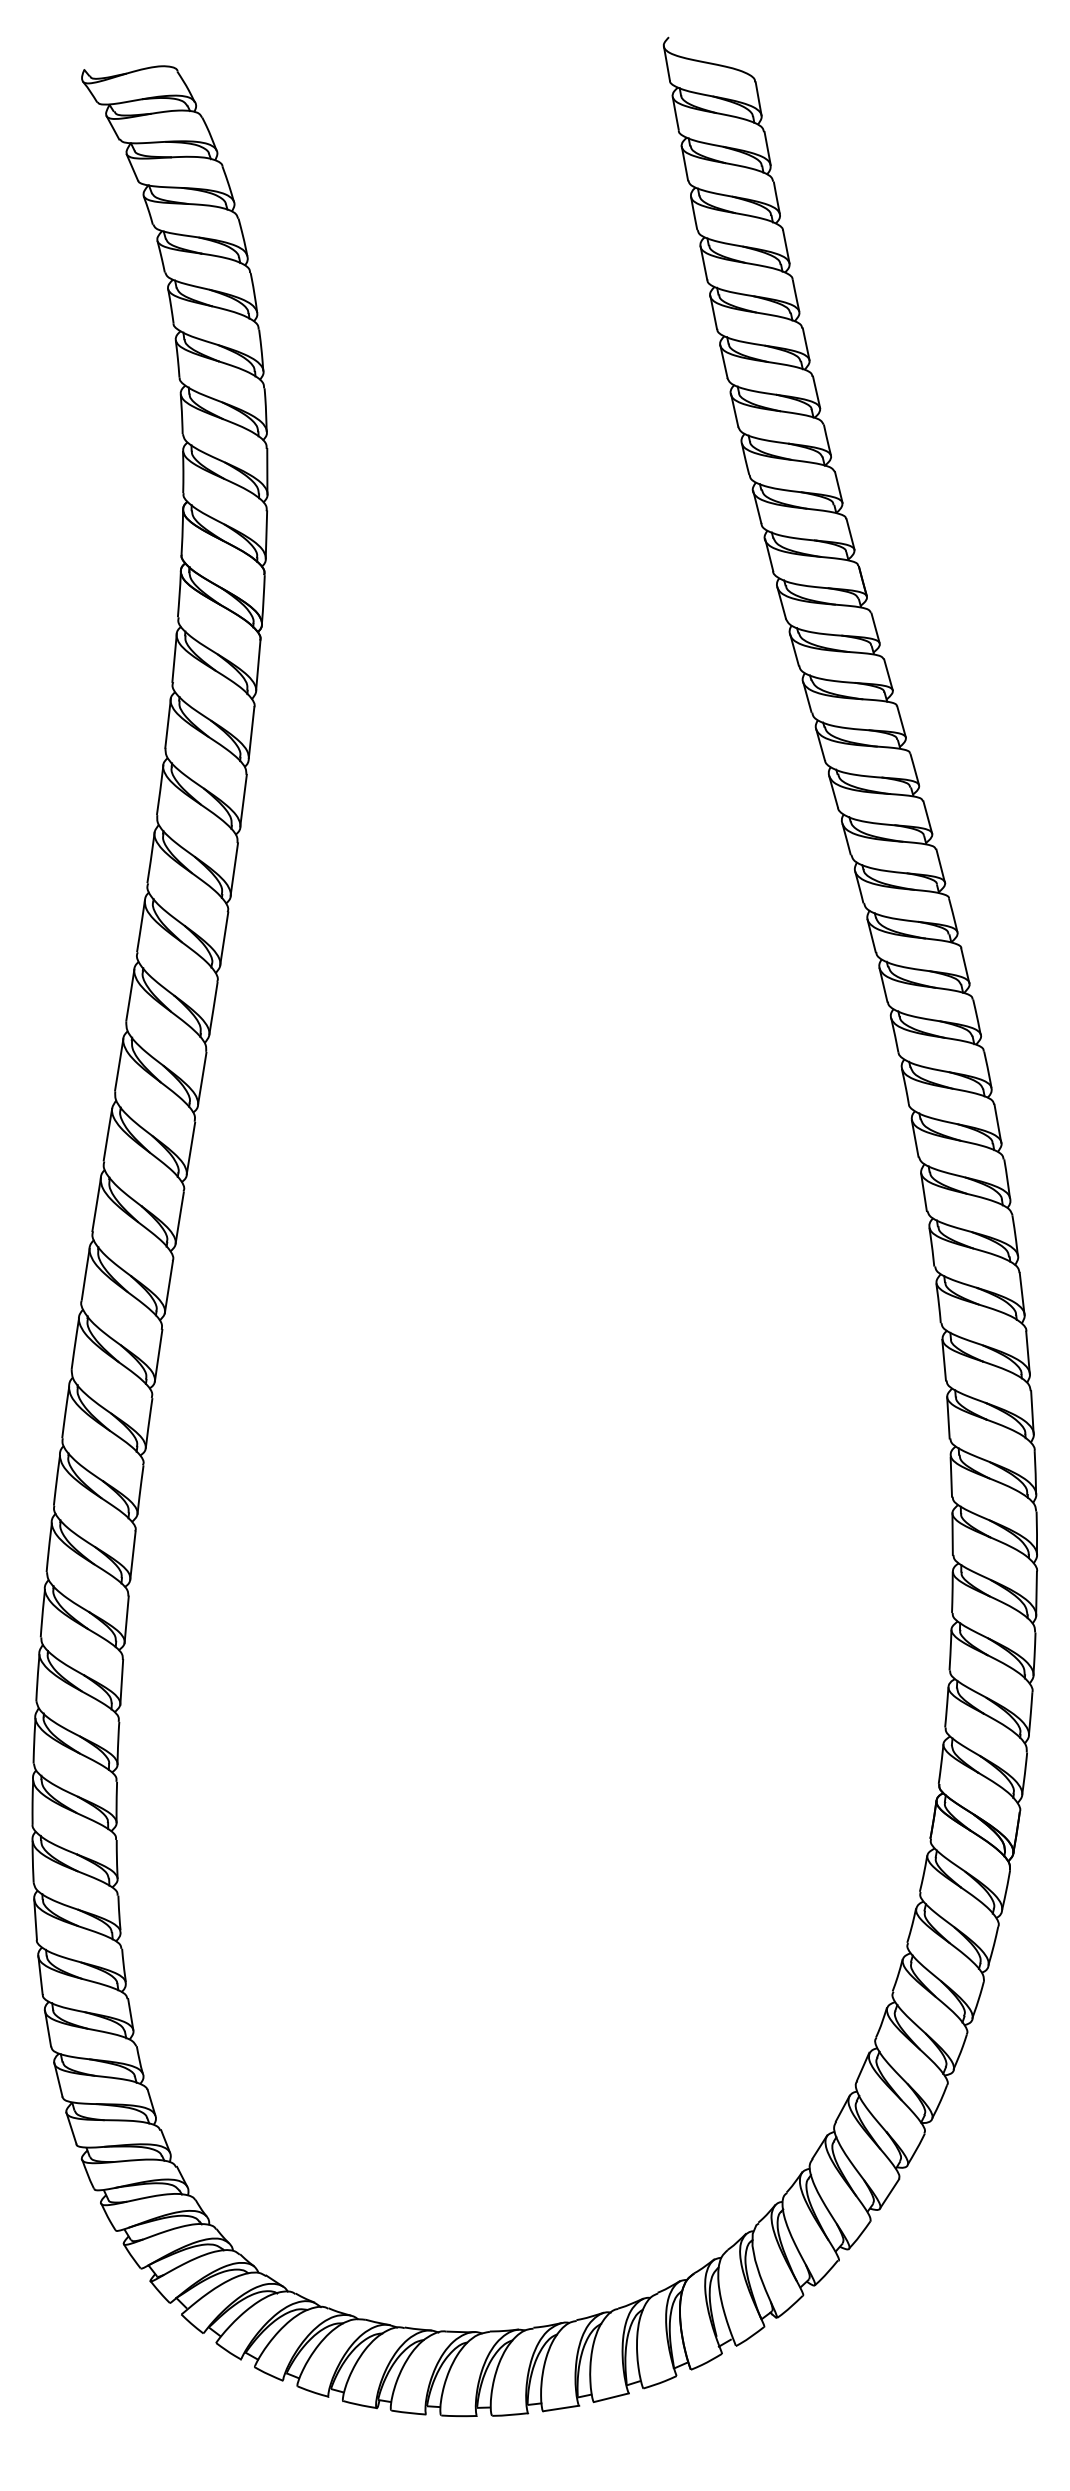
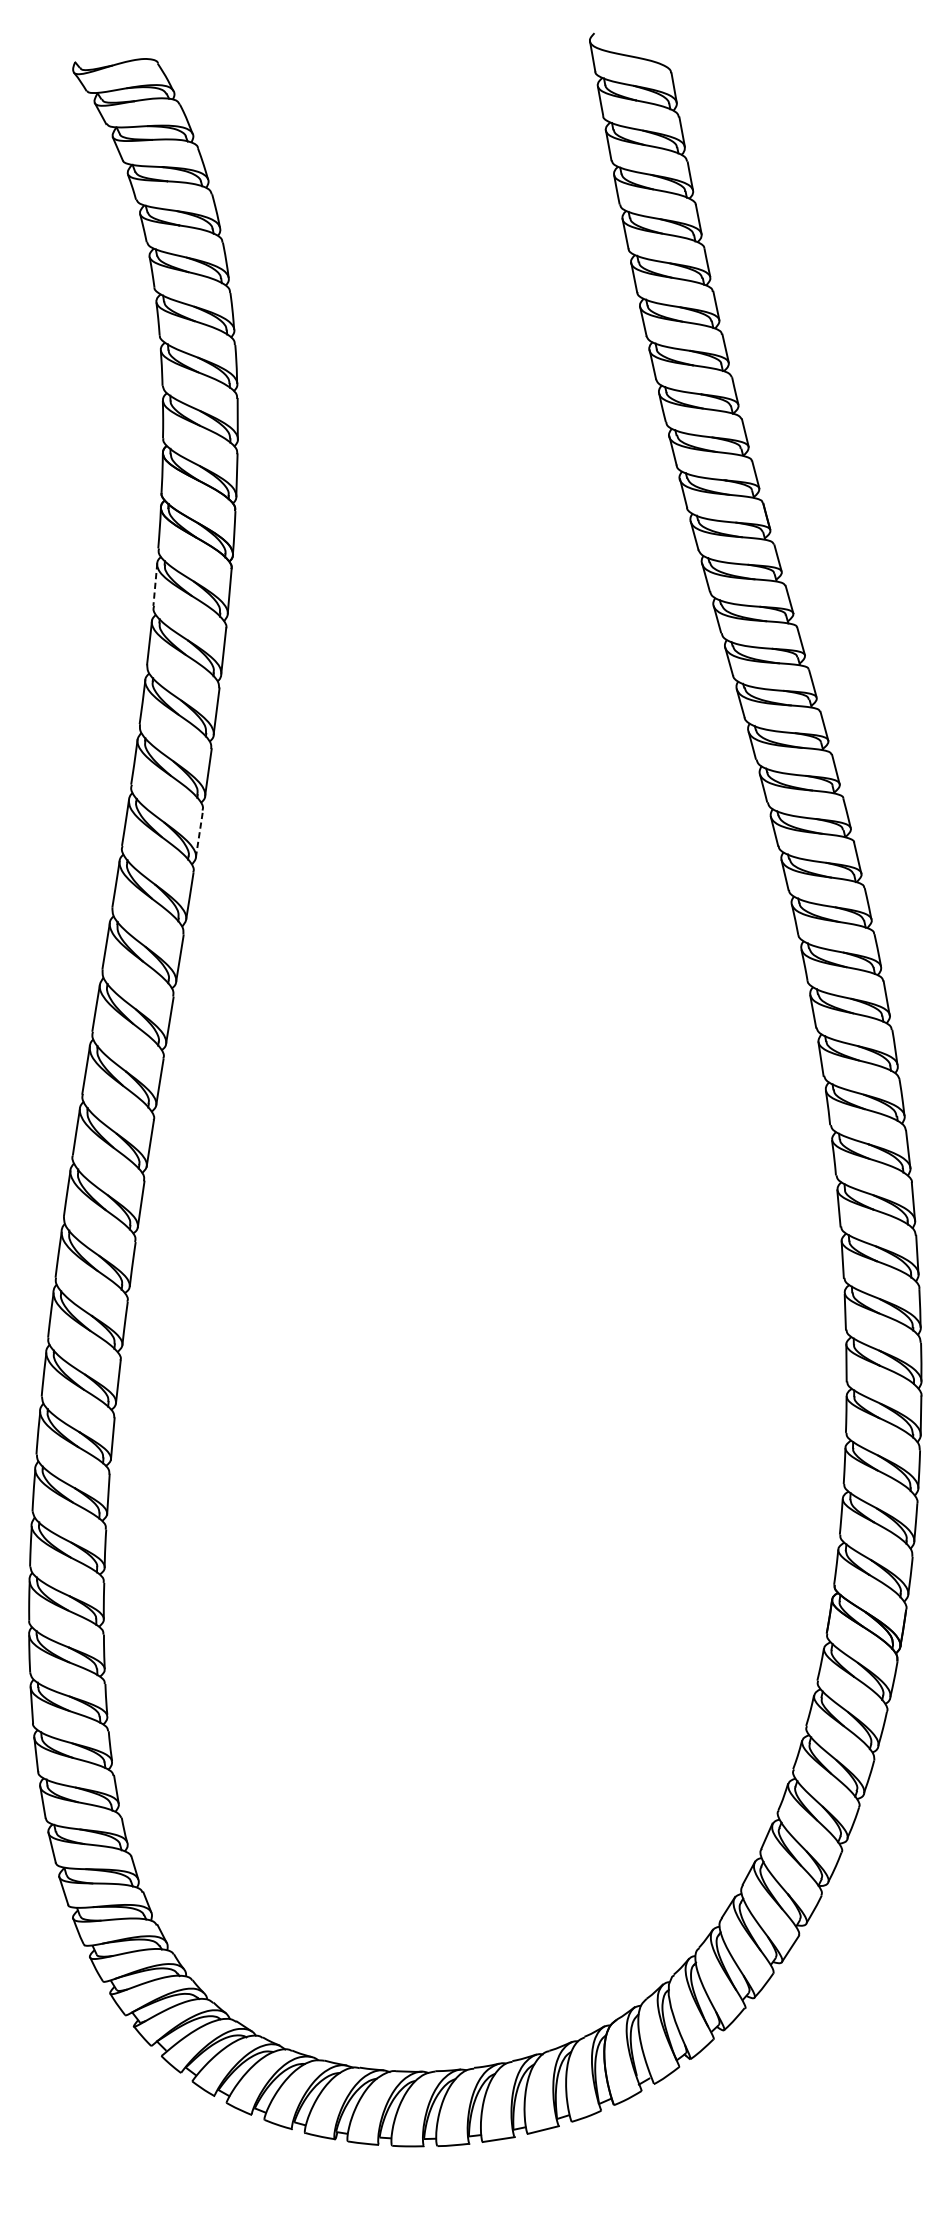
line: (174, 658) -> (155, 585), solid -> dashed
line: (224, 938) -> (199, 833), solid -> dashed

